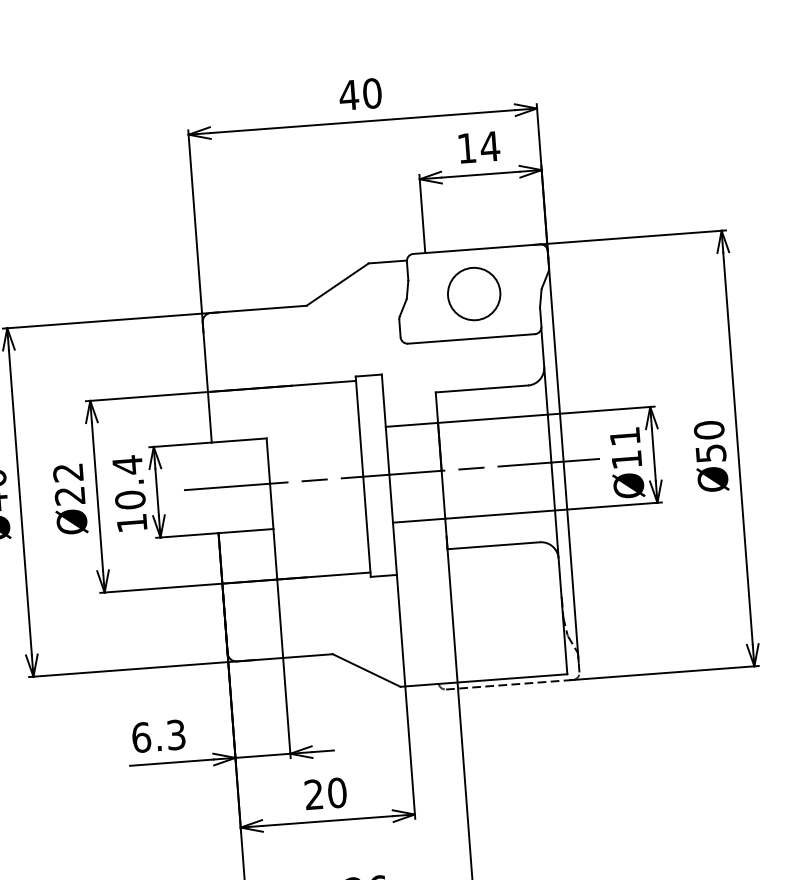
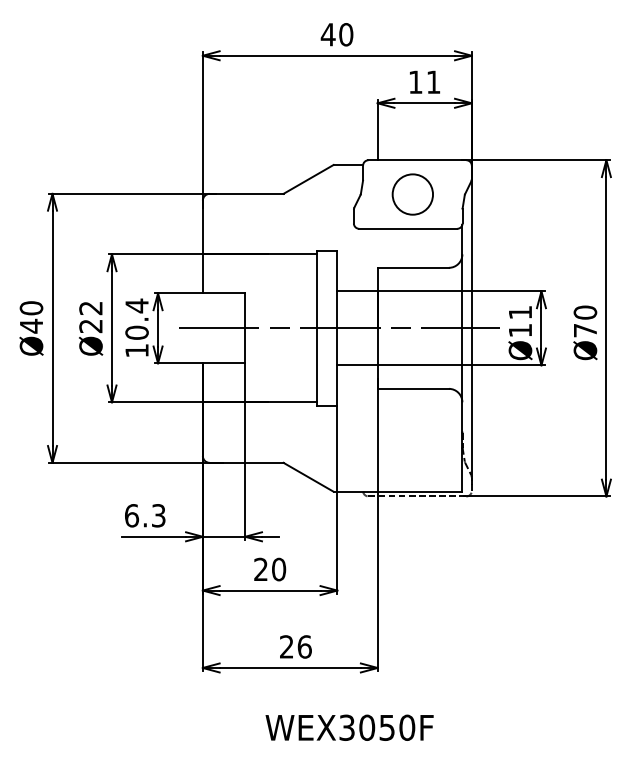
text: (489, 145) -> (433, 81), 14 -> 11
text: (711, 453) -> (585, 330), Ø50 -> Ø70

